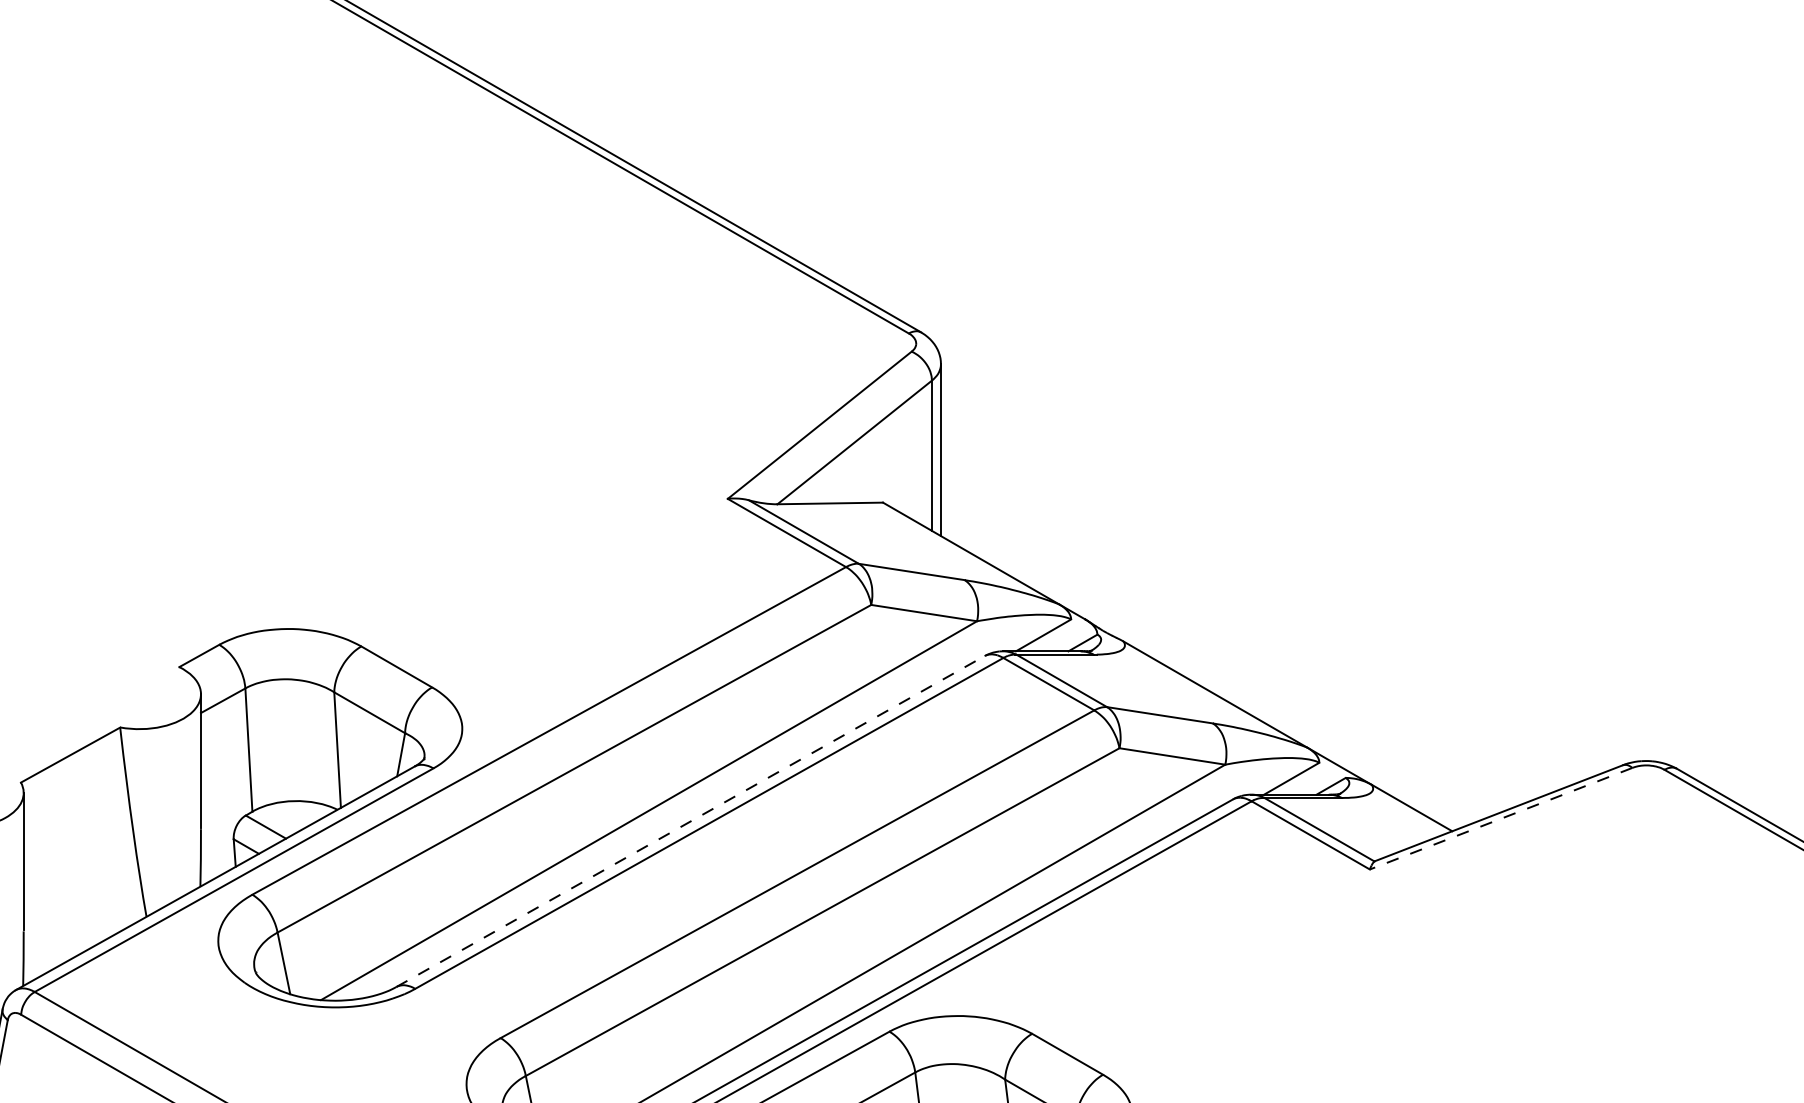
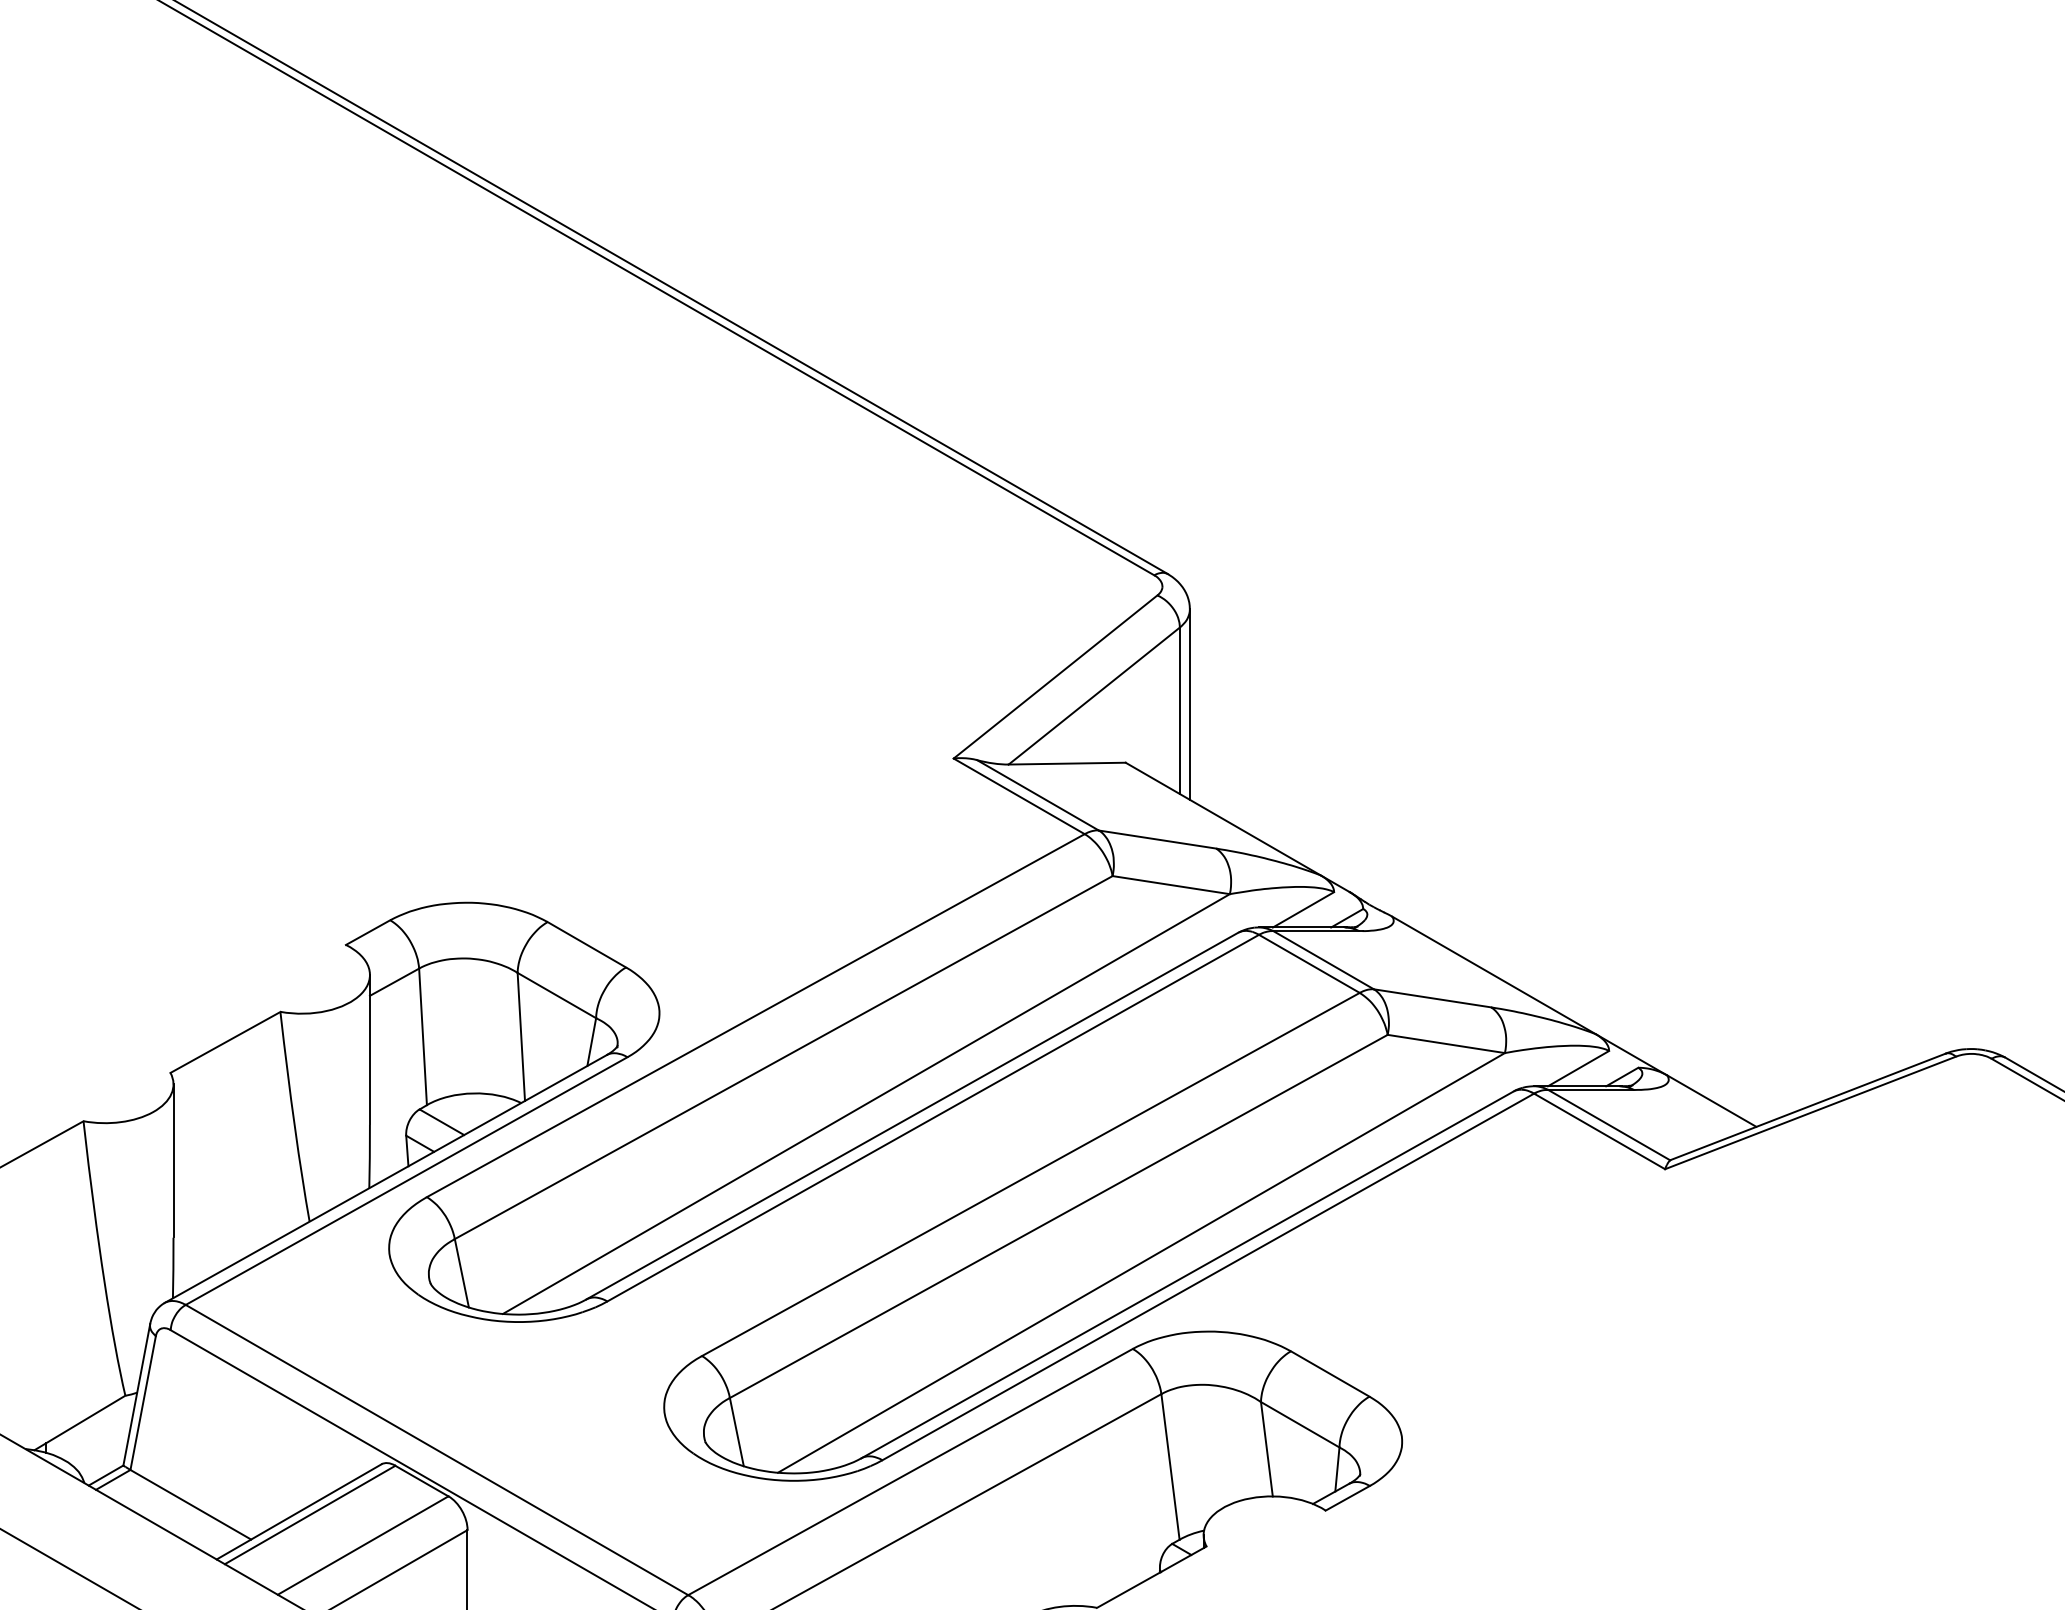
line: (1501, 818) -> (1810, 1112), dashed -> solid
line: (690, 821) -> (912, 1116), dashed -> solid

